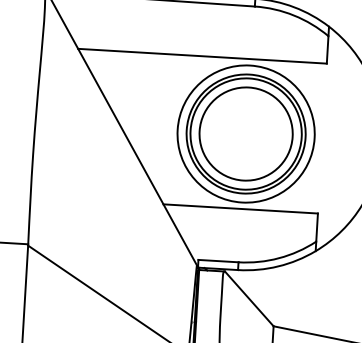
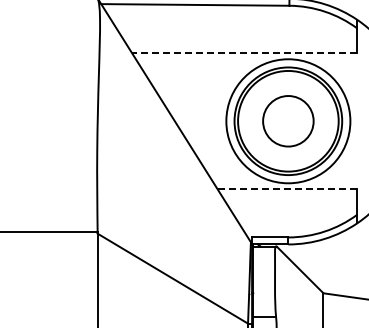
line: (202, 56) -> (244, 53), solid -> dashed
circle: (246, 134) -> (288, 121), size x0.6
line: (240, 209) -> (287, 189), solid -> dashed

